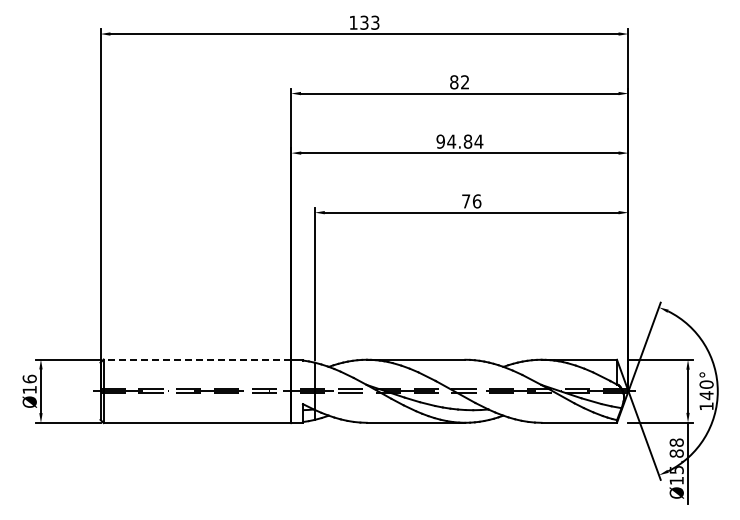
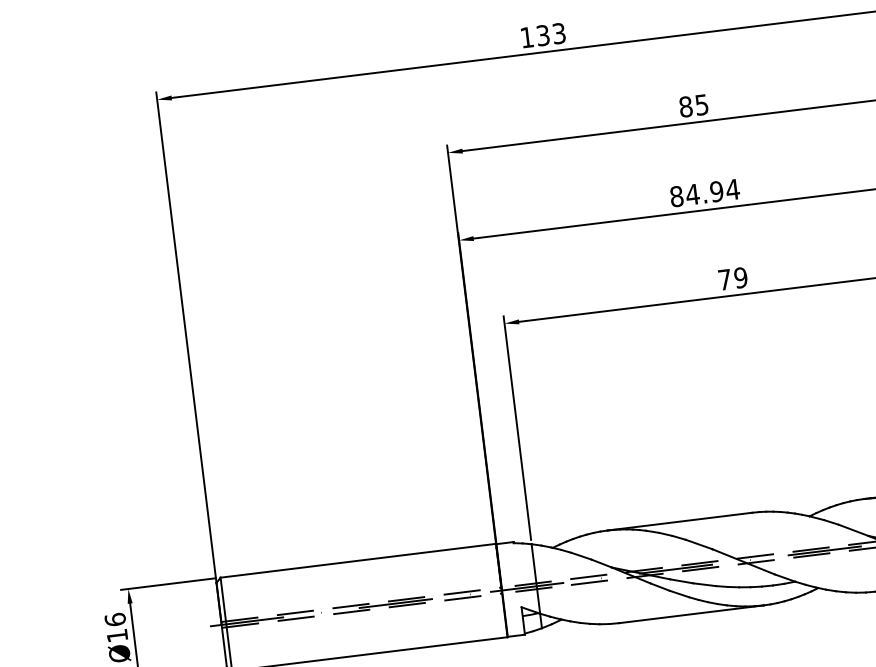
text: (465, 82) -> (702, 105), 82 -> 85
text: (454, 141) -> (696, 193), 94.84 -> 84.94
text: (476, 201) -> (740, 278), 76 -> 79
line: (197, 359) -> (358, 560), dashed -> solid

